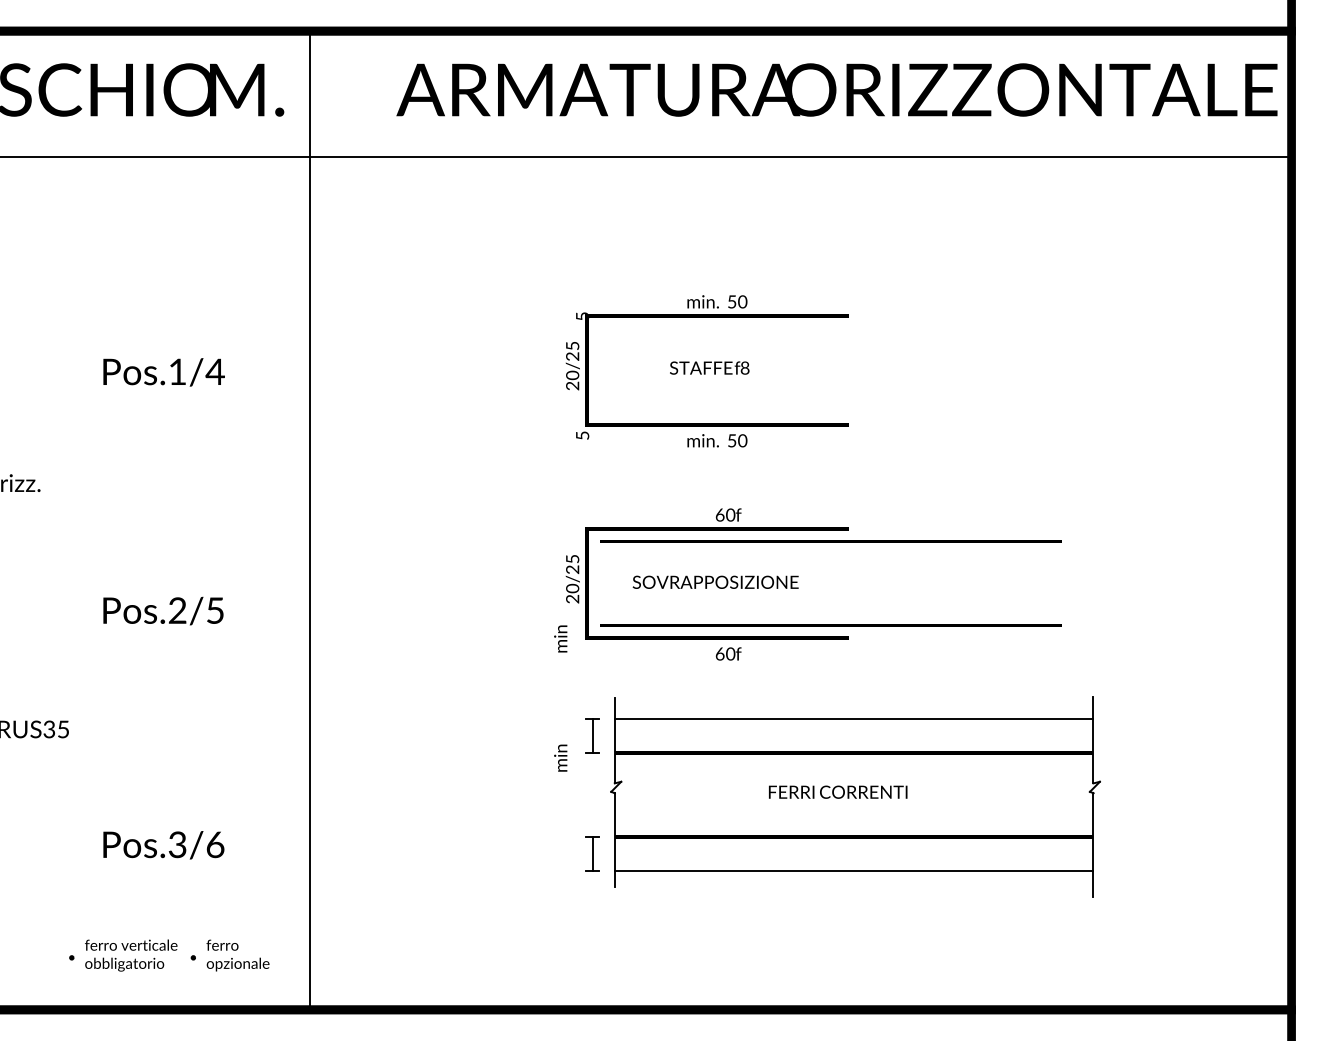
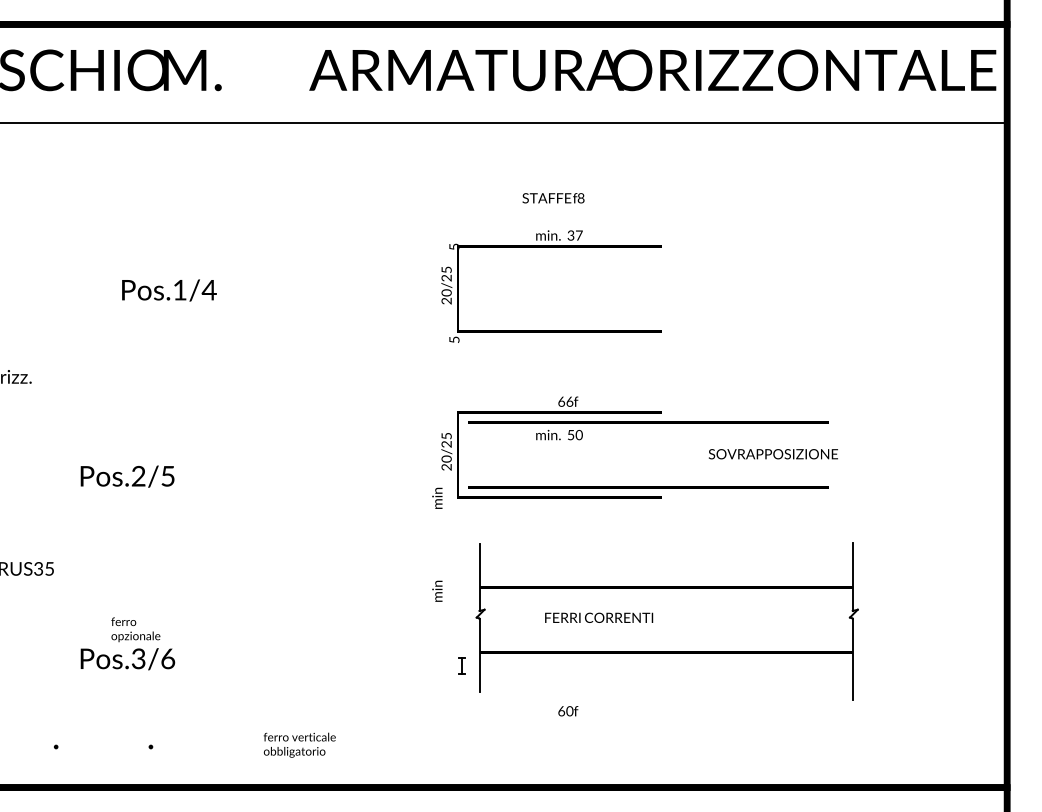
text: (737, 301) -> (575, 235), 50 -> 37
text: (709, 367) -> (553, 197), moved
text: (163, 372) -> (168, 290), moved
text: (717, 440) -> (559, 434), moved
text: (730, 514) -> (569, 401), 60 -> 66
line: (309, 520) -> (241, 406), removed
text: (715, 581) -> (773, 453), moved
text: (728, 653) -> (568, 710), moved
line: (853, 718) -> (665, 560), removed
part: (592, 735) -> (462, 573), removed
text: (838, 791) -> (599, 617), moved
part: (592, 853) -> (462, 665), size x0.6
line: (853, 871) -> (665, 679), removed
text: (131, 955) -> (299, 745), moved
text: (237, 955) -> (135, 629), moved

